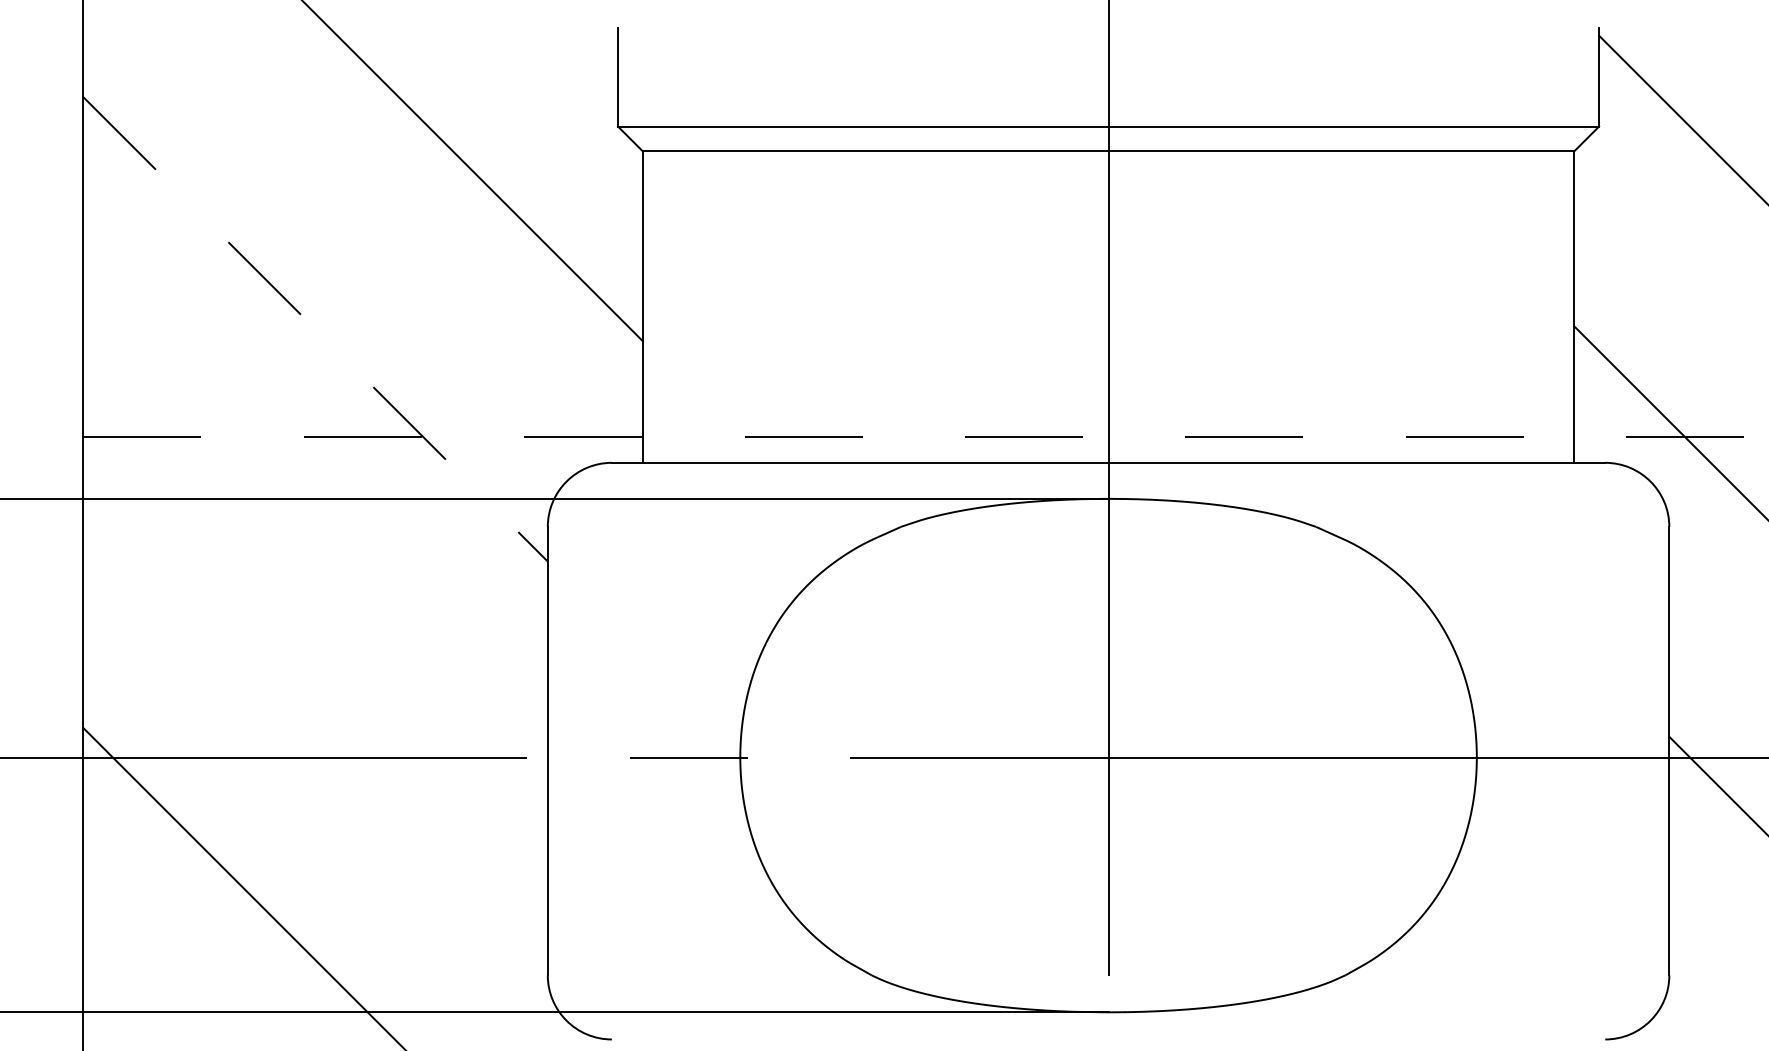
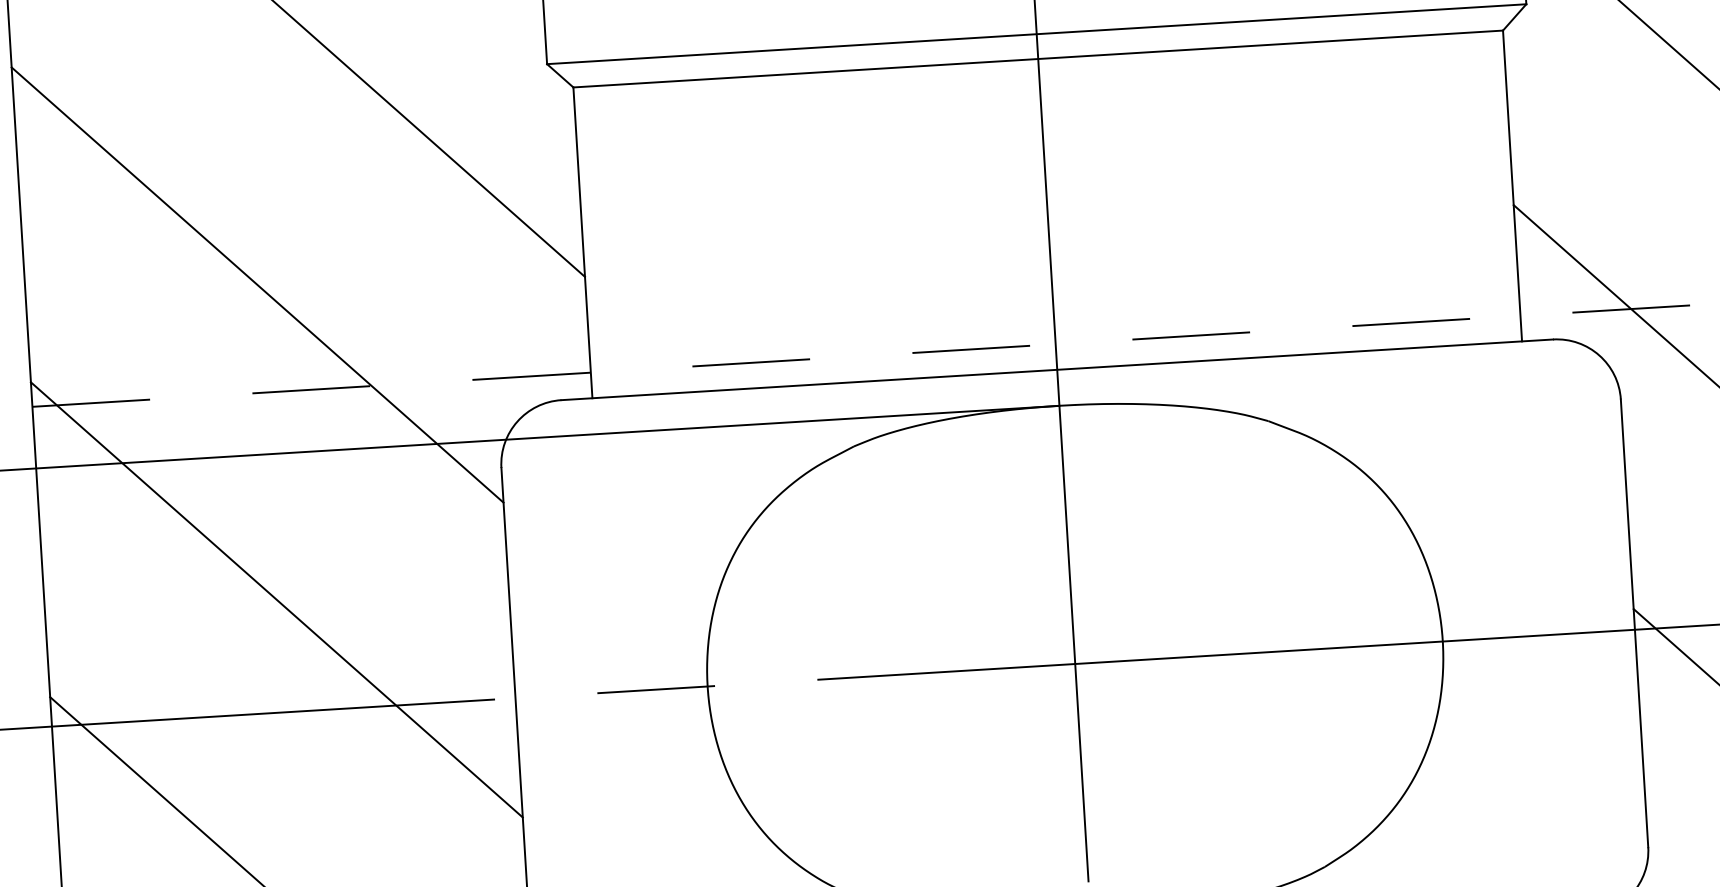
line: (315, 329) -> (257, 285), dashed -> solid
line: (315, 644) -> (276, 599), added

